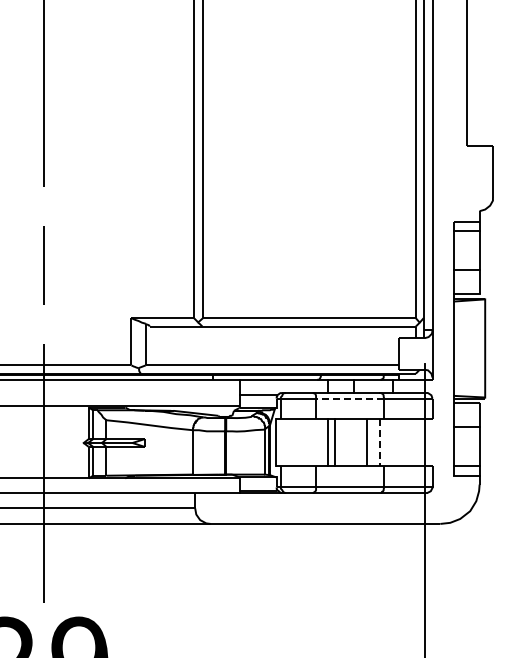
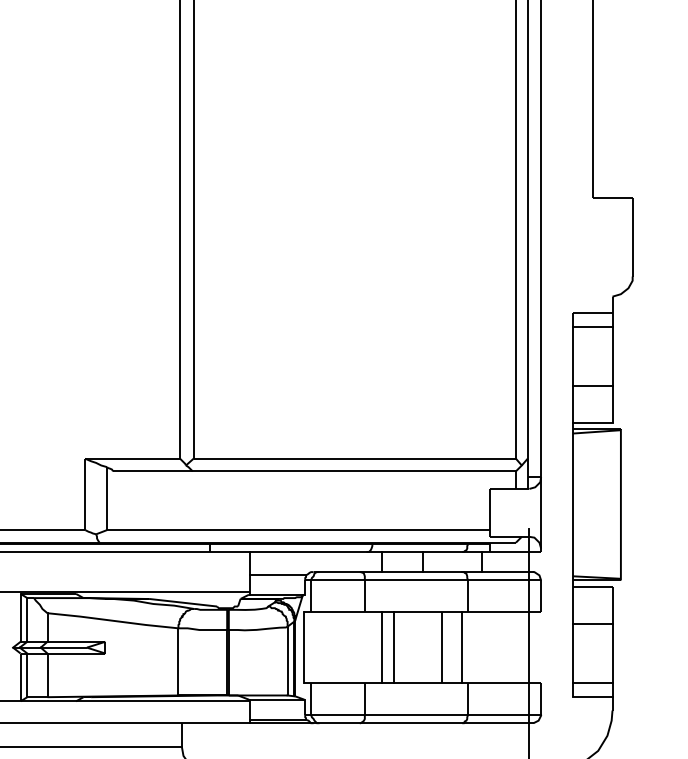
line: (349, 398) -> (415, 580), dashed -> solid
line: (380, 442) -> (462, 646), dashed -> solid

